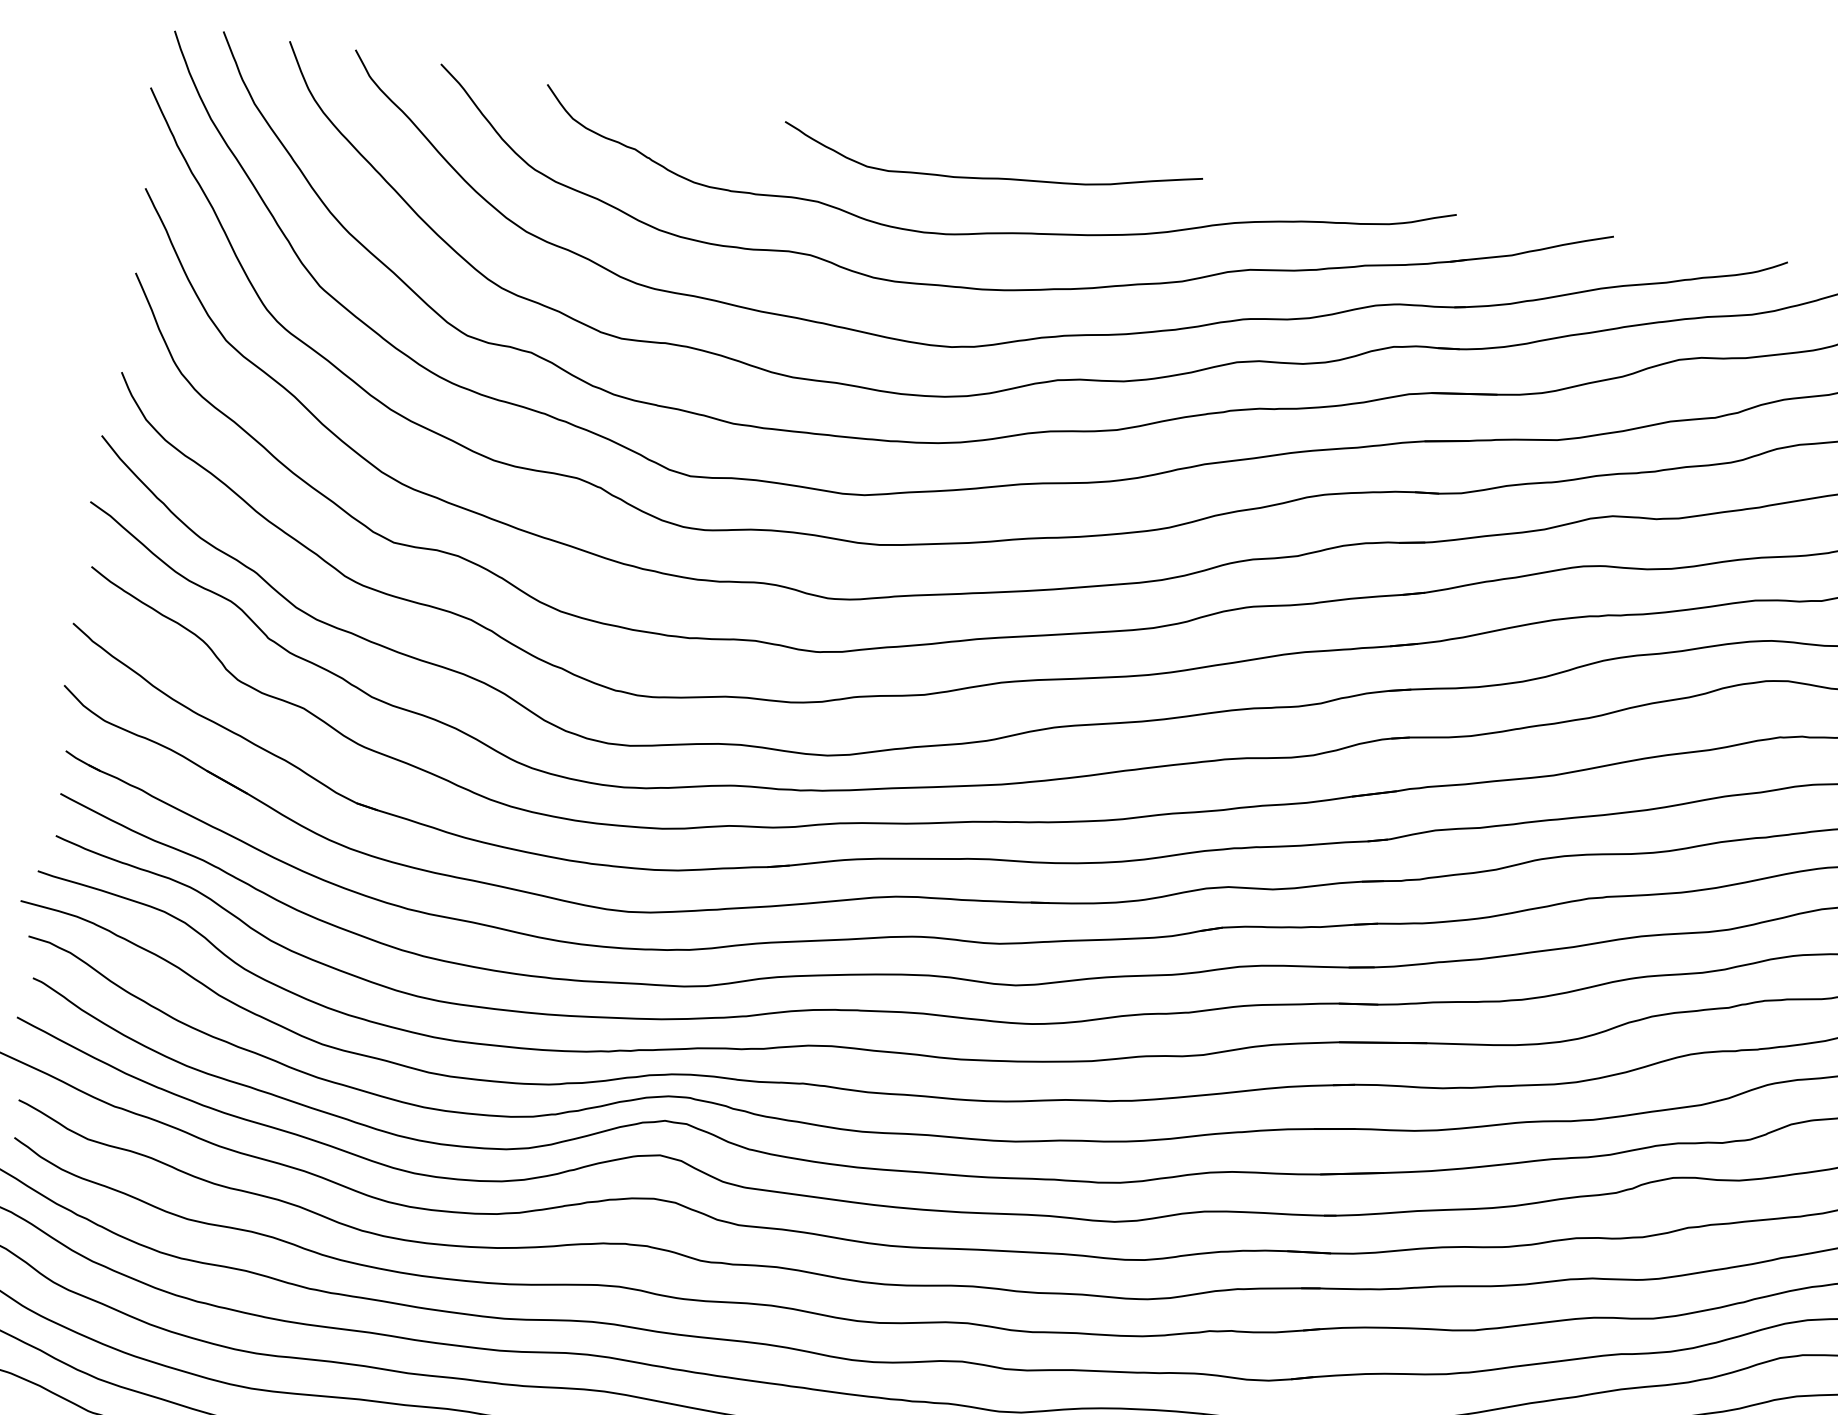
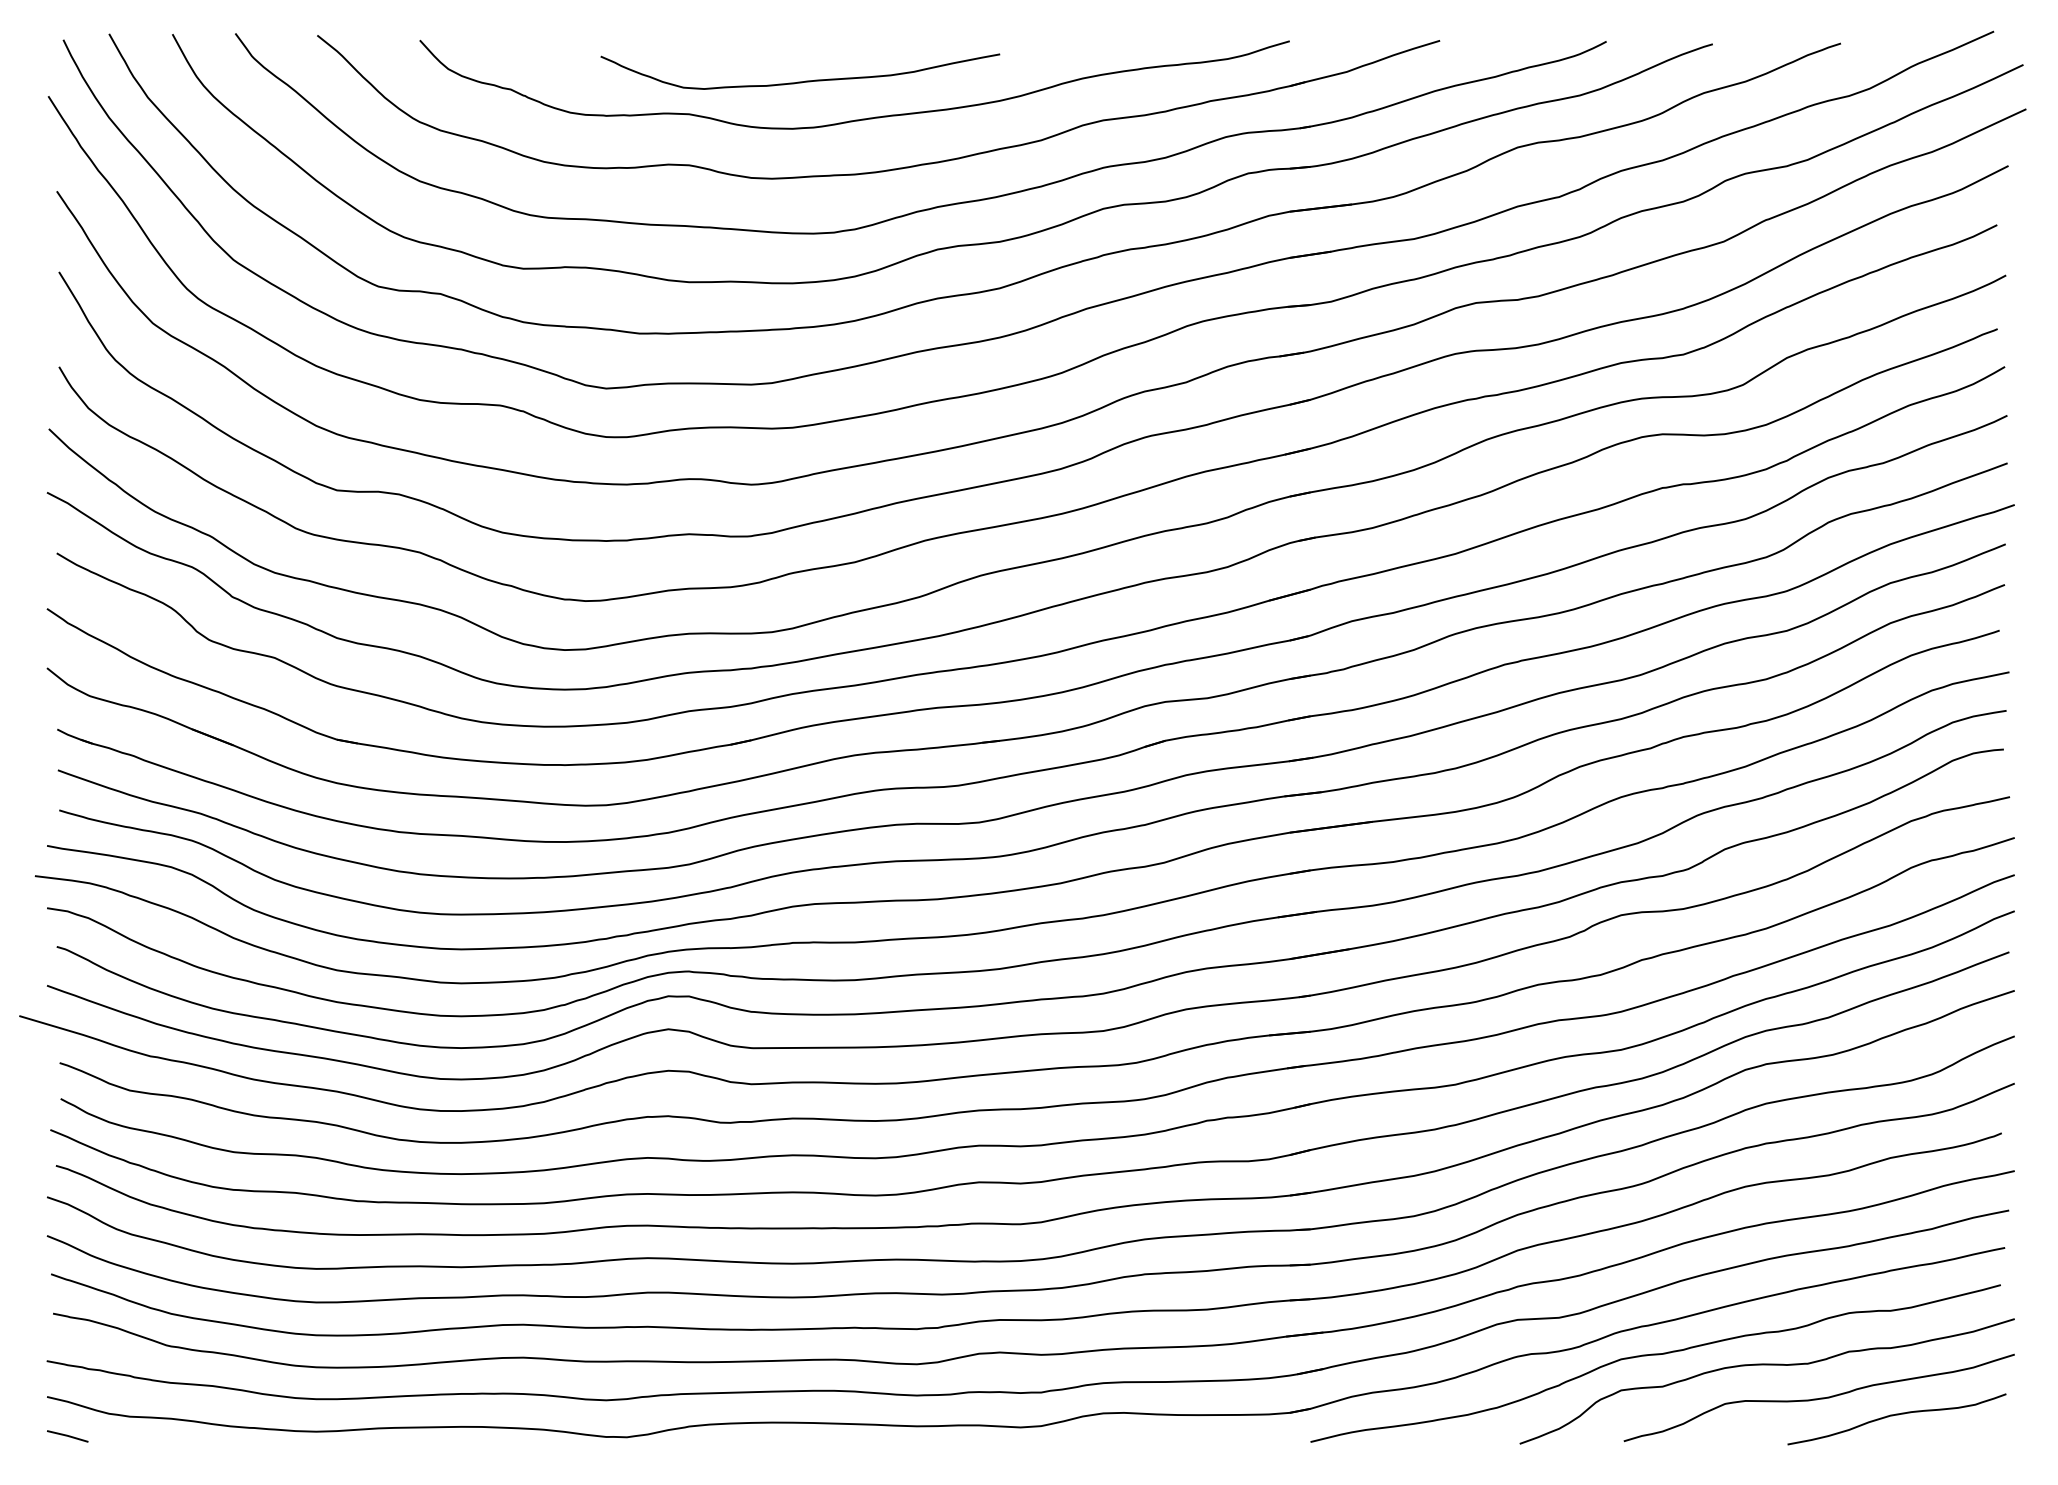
curve: (990, 177) -> (800, 81), moved

